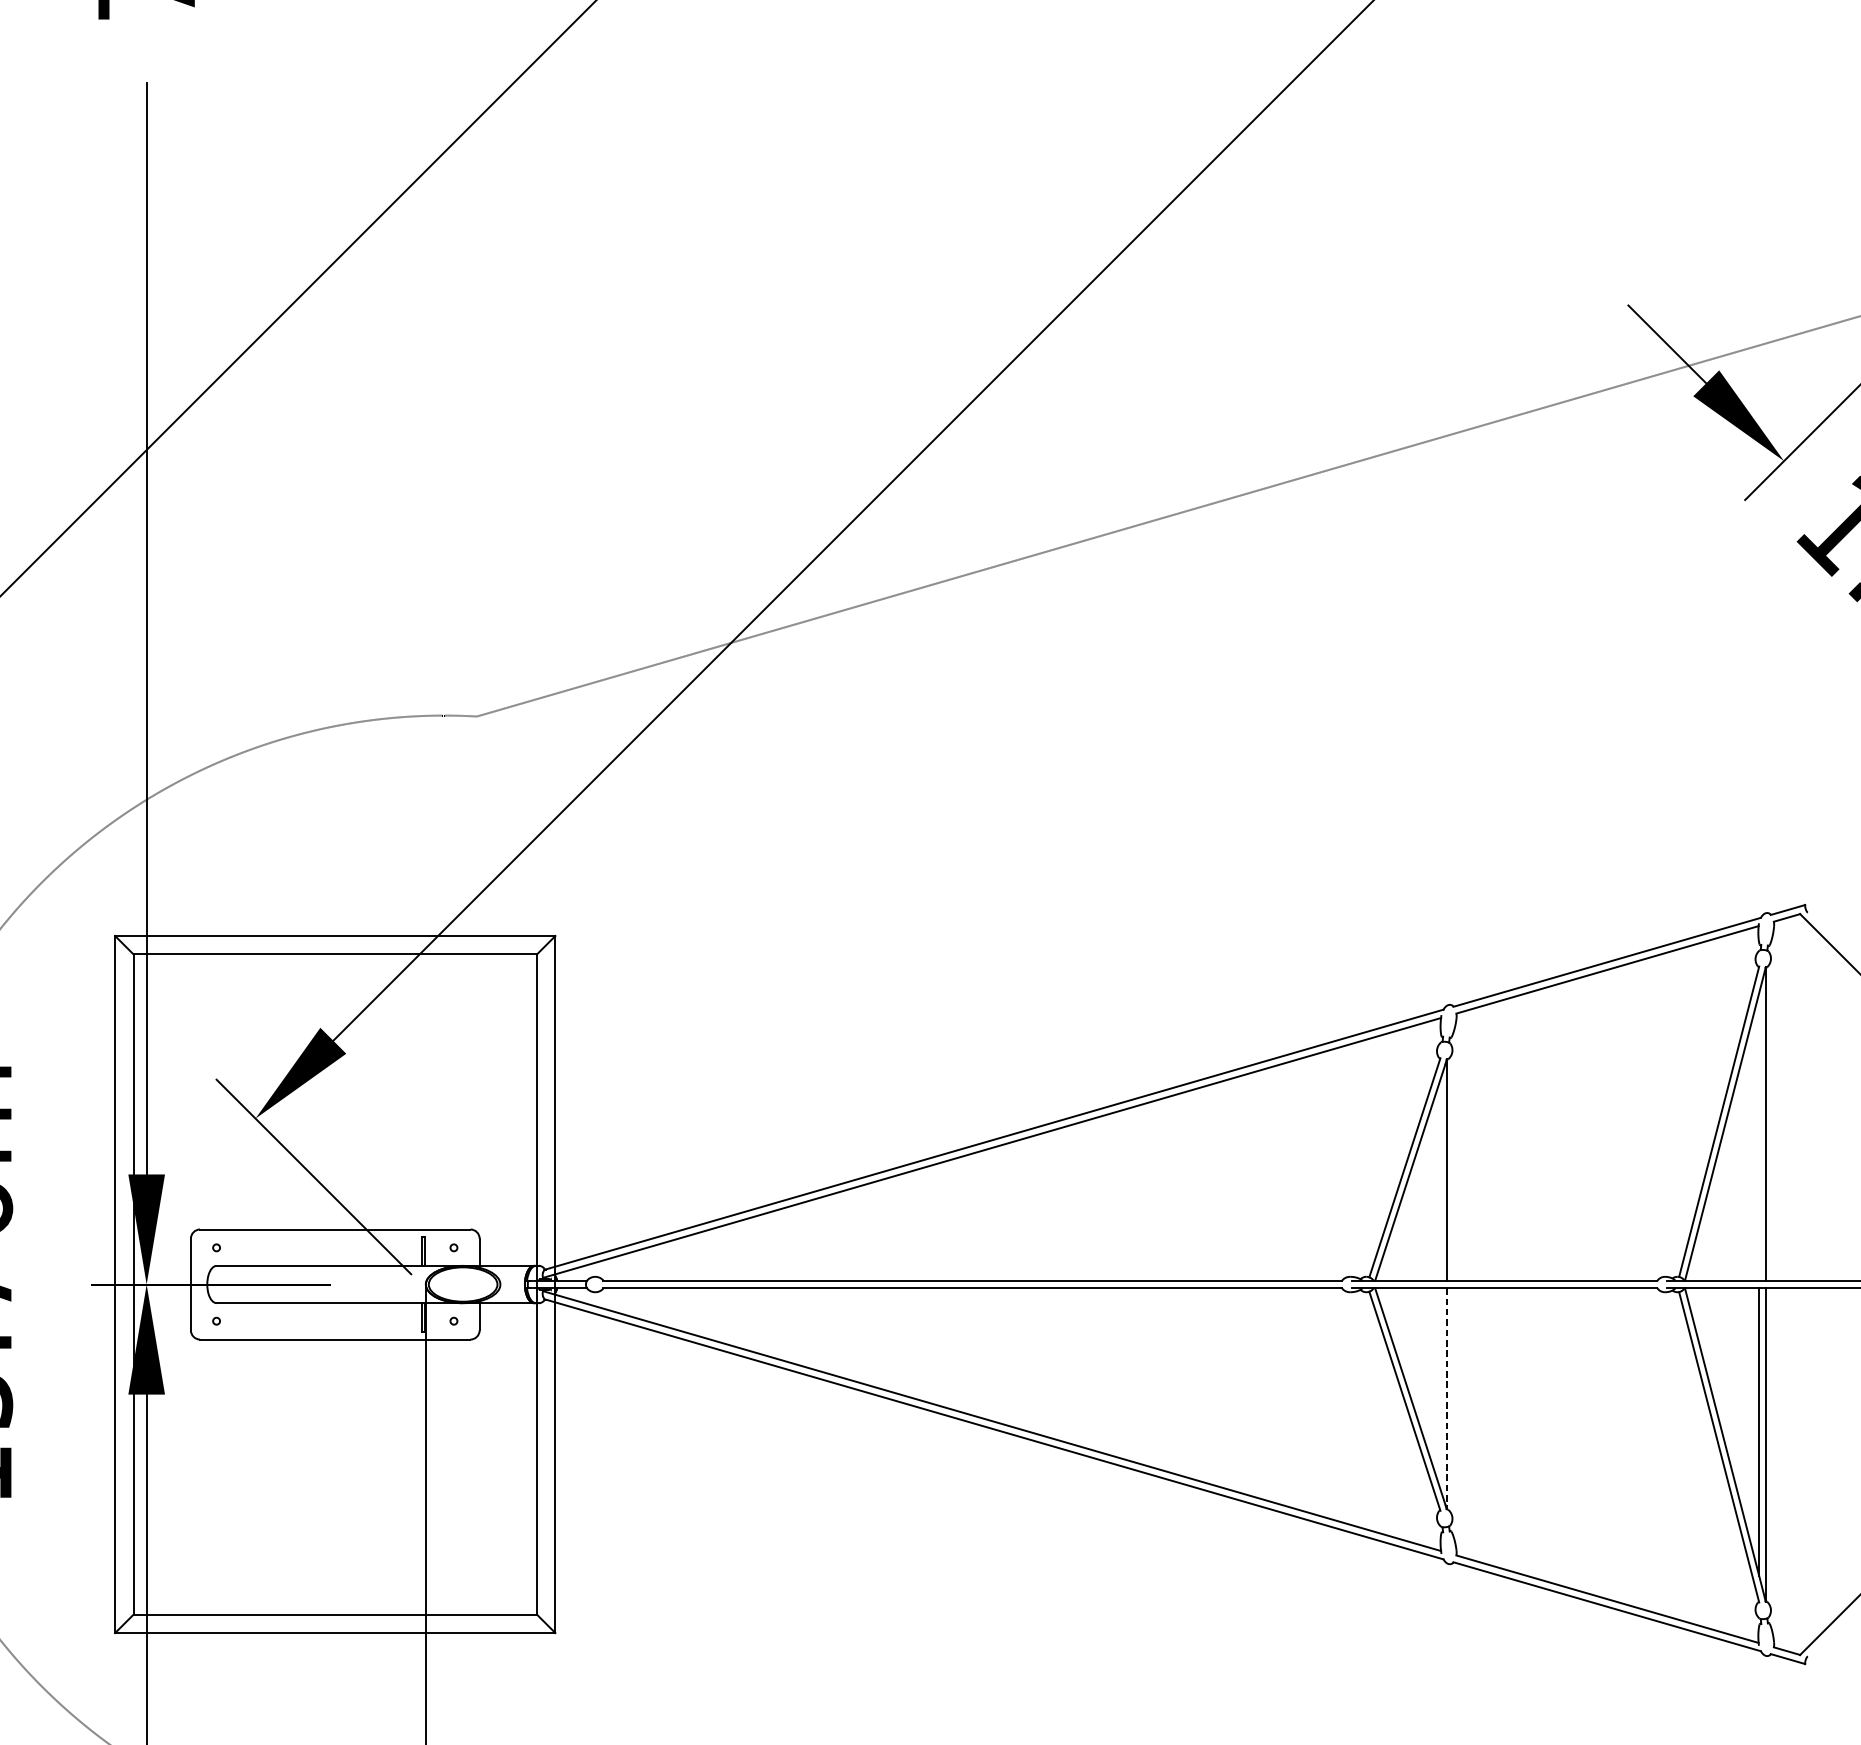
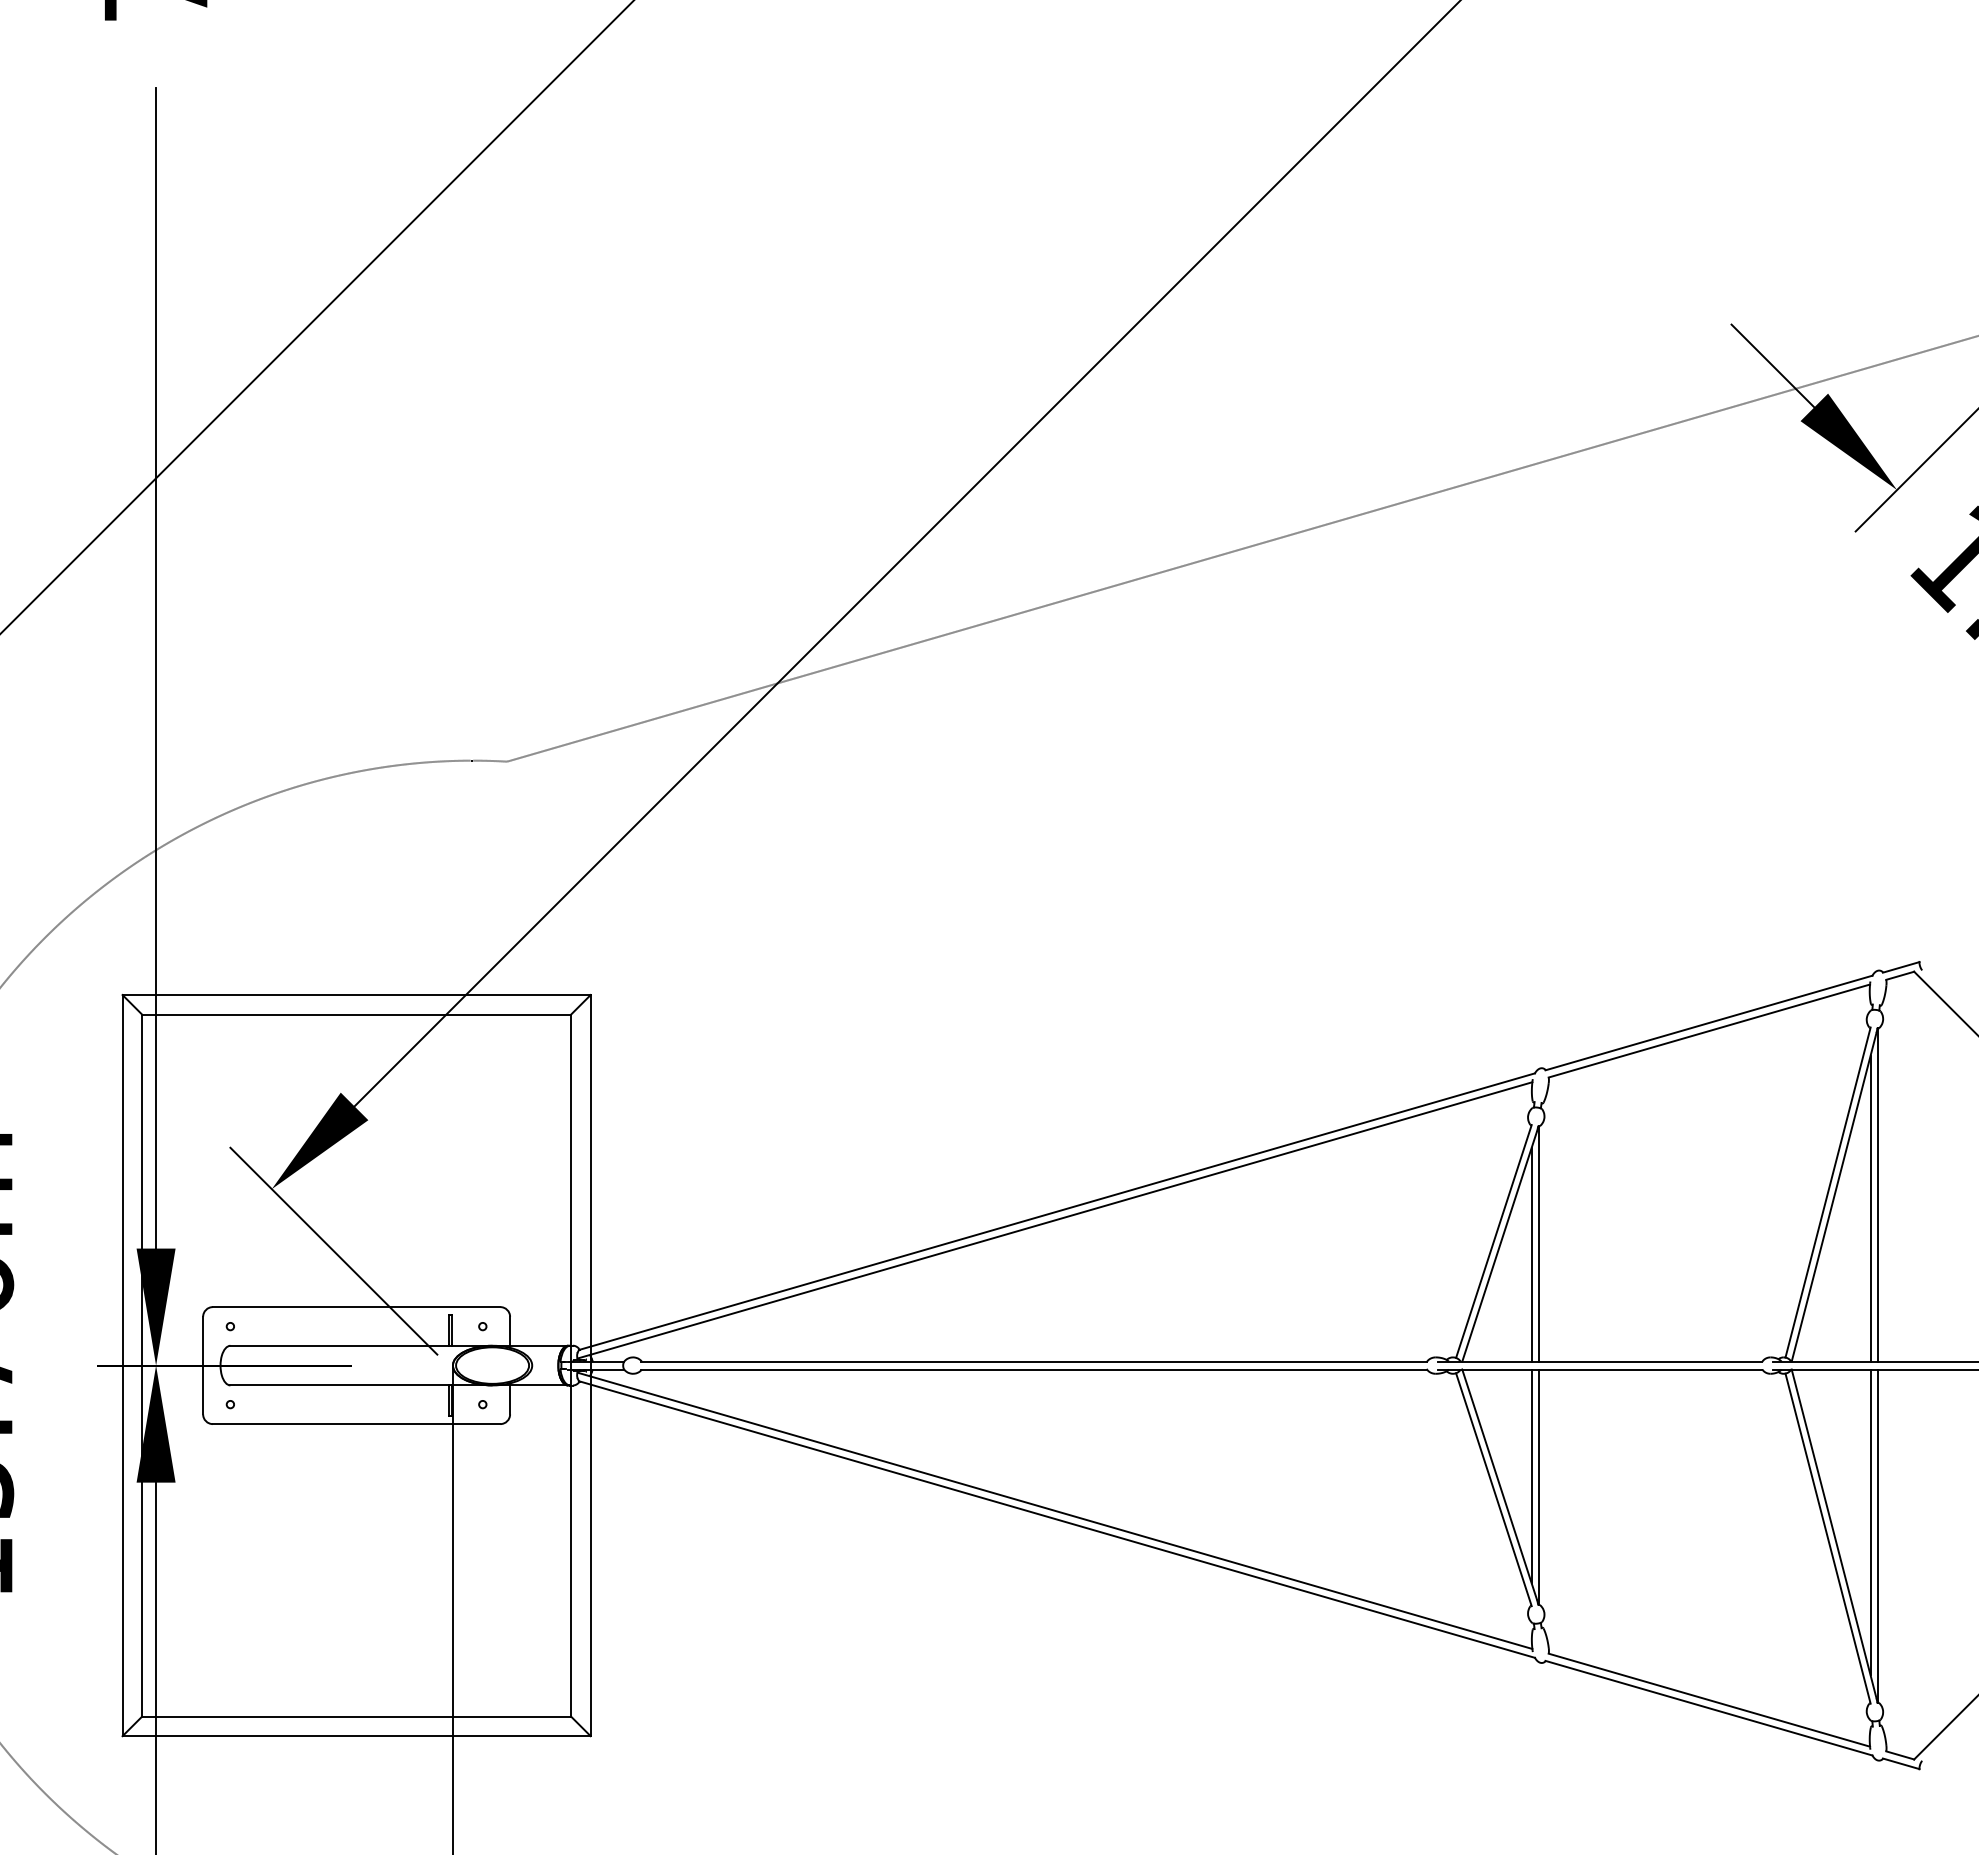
line: (1759, 1136) -> (1870, 1208), added
line: (1440, 1180) -> (1531, 1254), added
line: (1440, 1388) -> (1531, 1476), added
line: (1446, 1399) -> (1538, 1487), dashed -> solid

